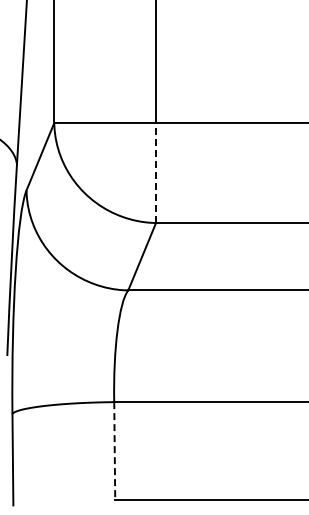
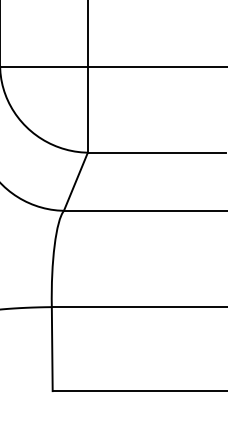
line: (156, 173) -> (88, 109), dashed -> solid
line: (114, 450) -> (52, 348), dashed -> solid

